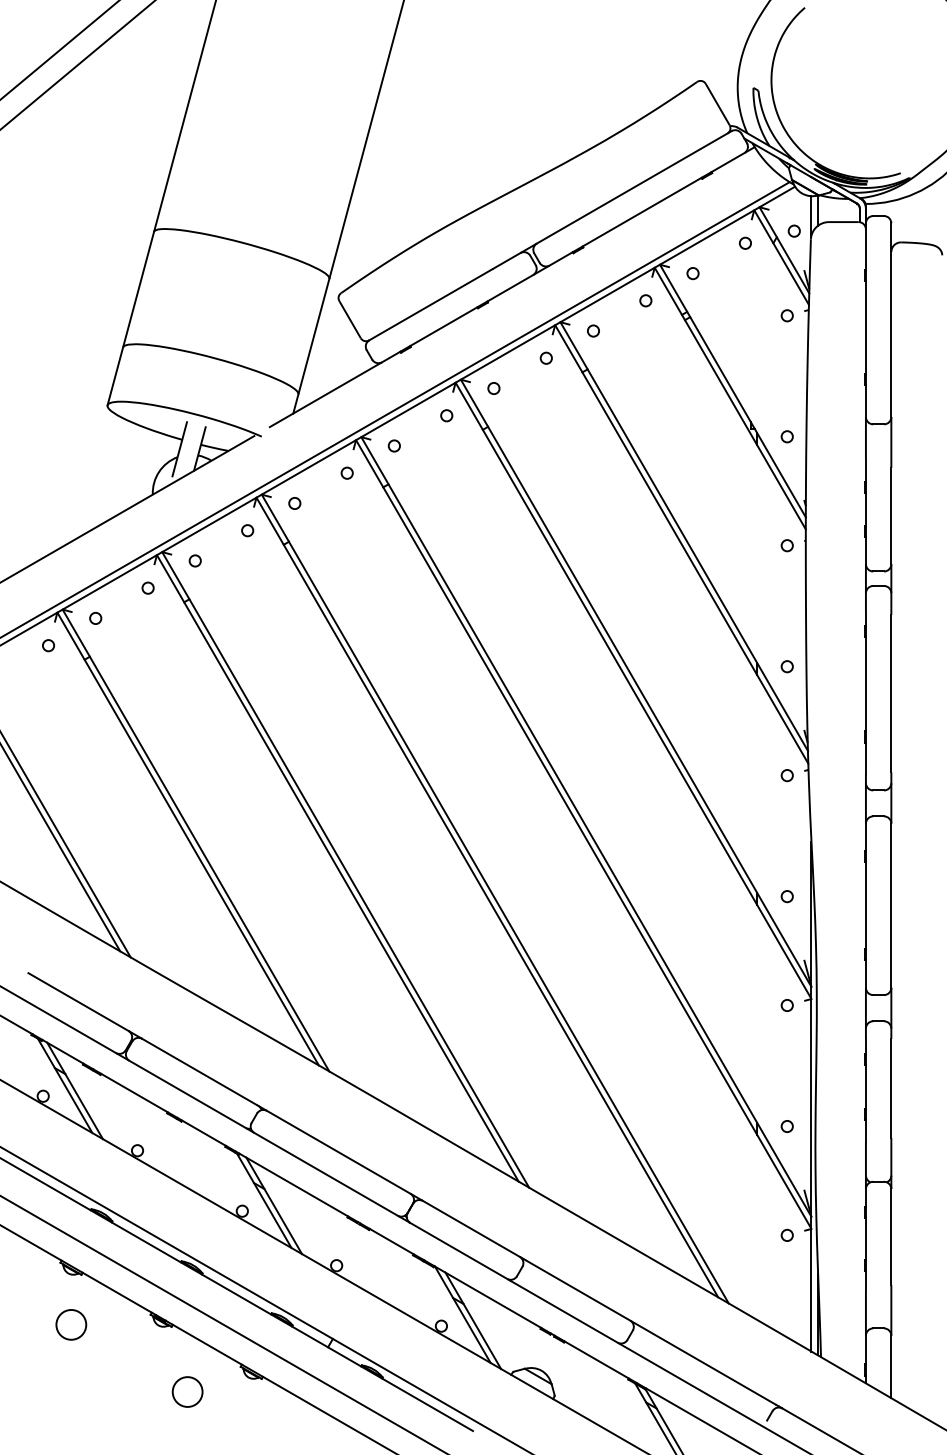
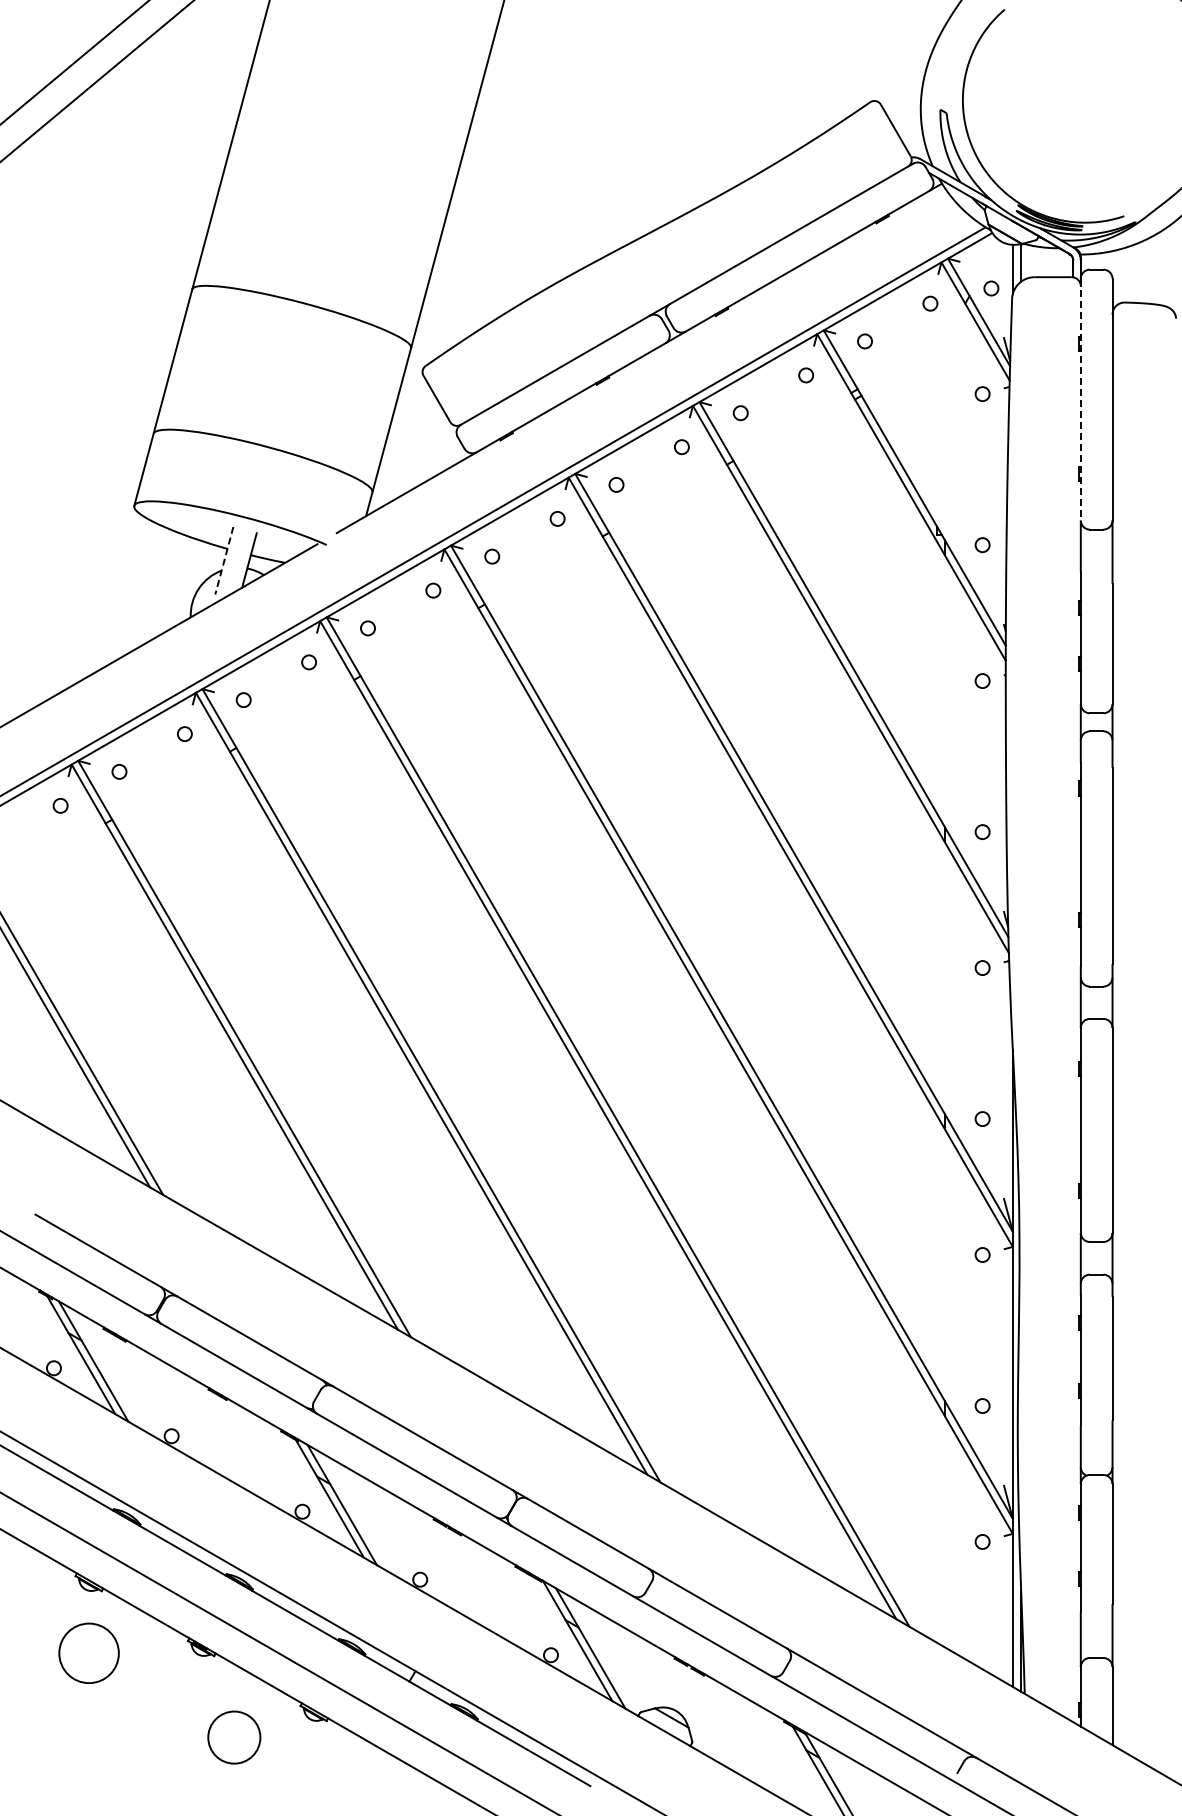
line: (865, 311) -> (1080, 388), solid -> dashed
line: (179, 449) -> (224, 560), solid -> dashed
circle: (70, 1324) -> (88, 1653), size x1.6
circle: (187, 1391) -> (233, 1736), size x1.4

